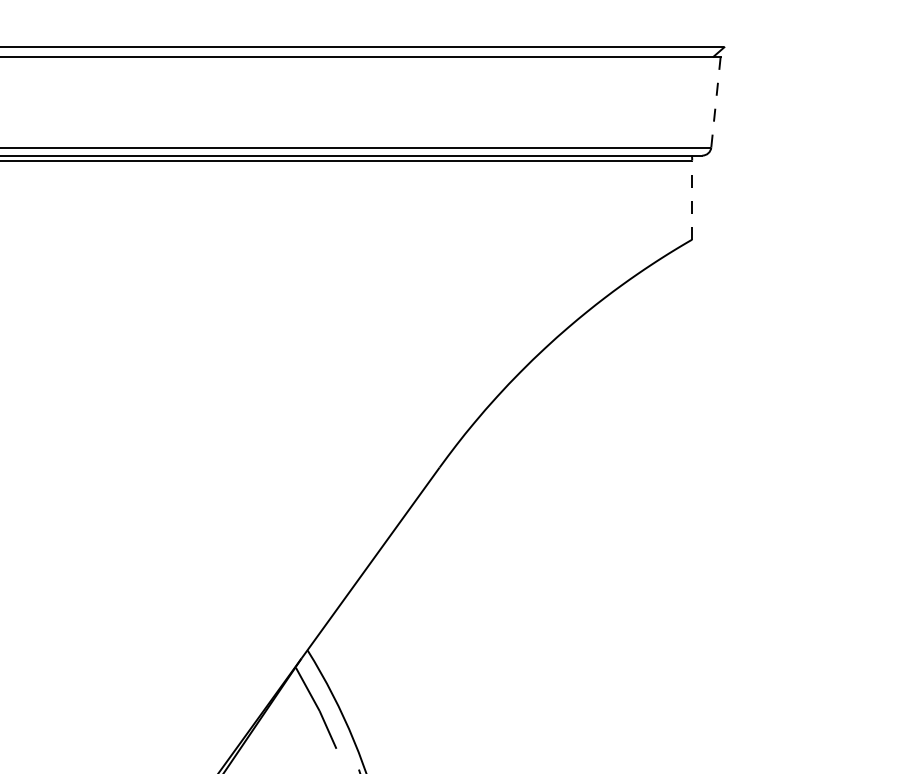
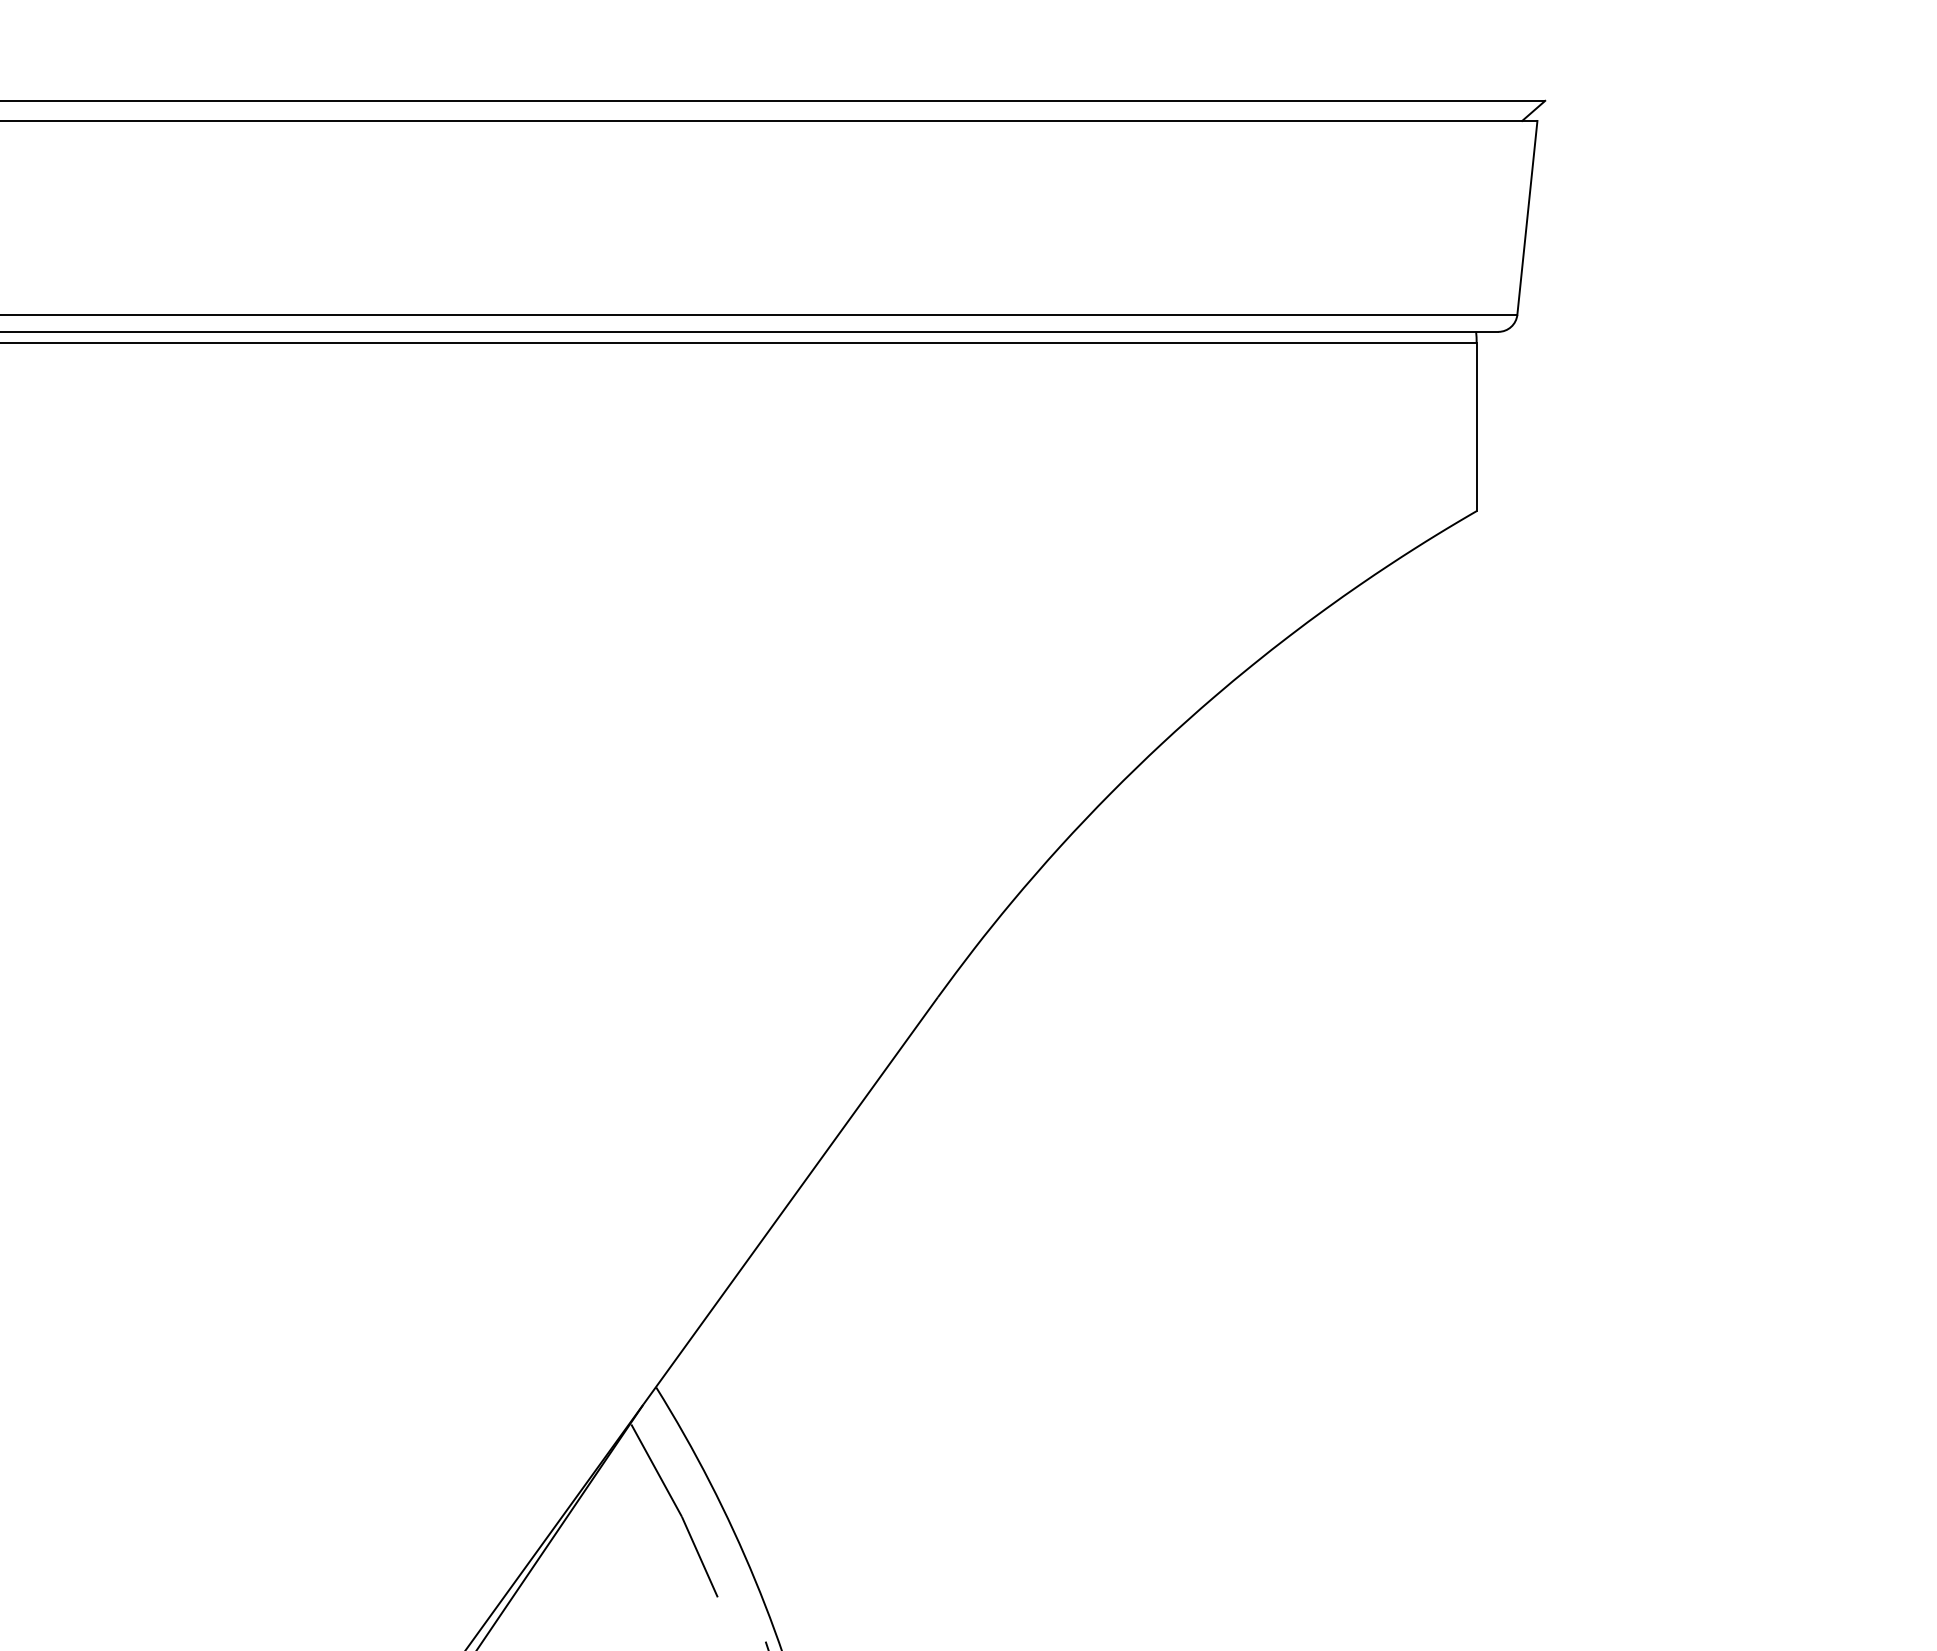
line: (715, 102) -> (1526, 218), dashed -> solid
line: (692, 199) -> (1477, 425), dashed -> solid

